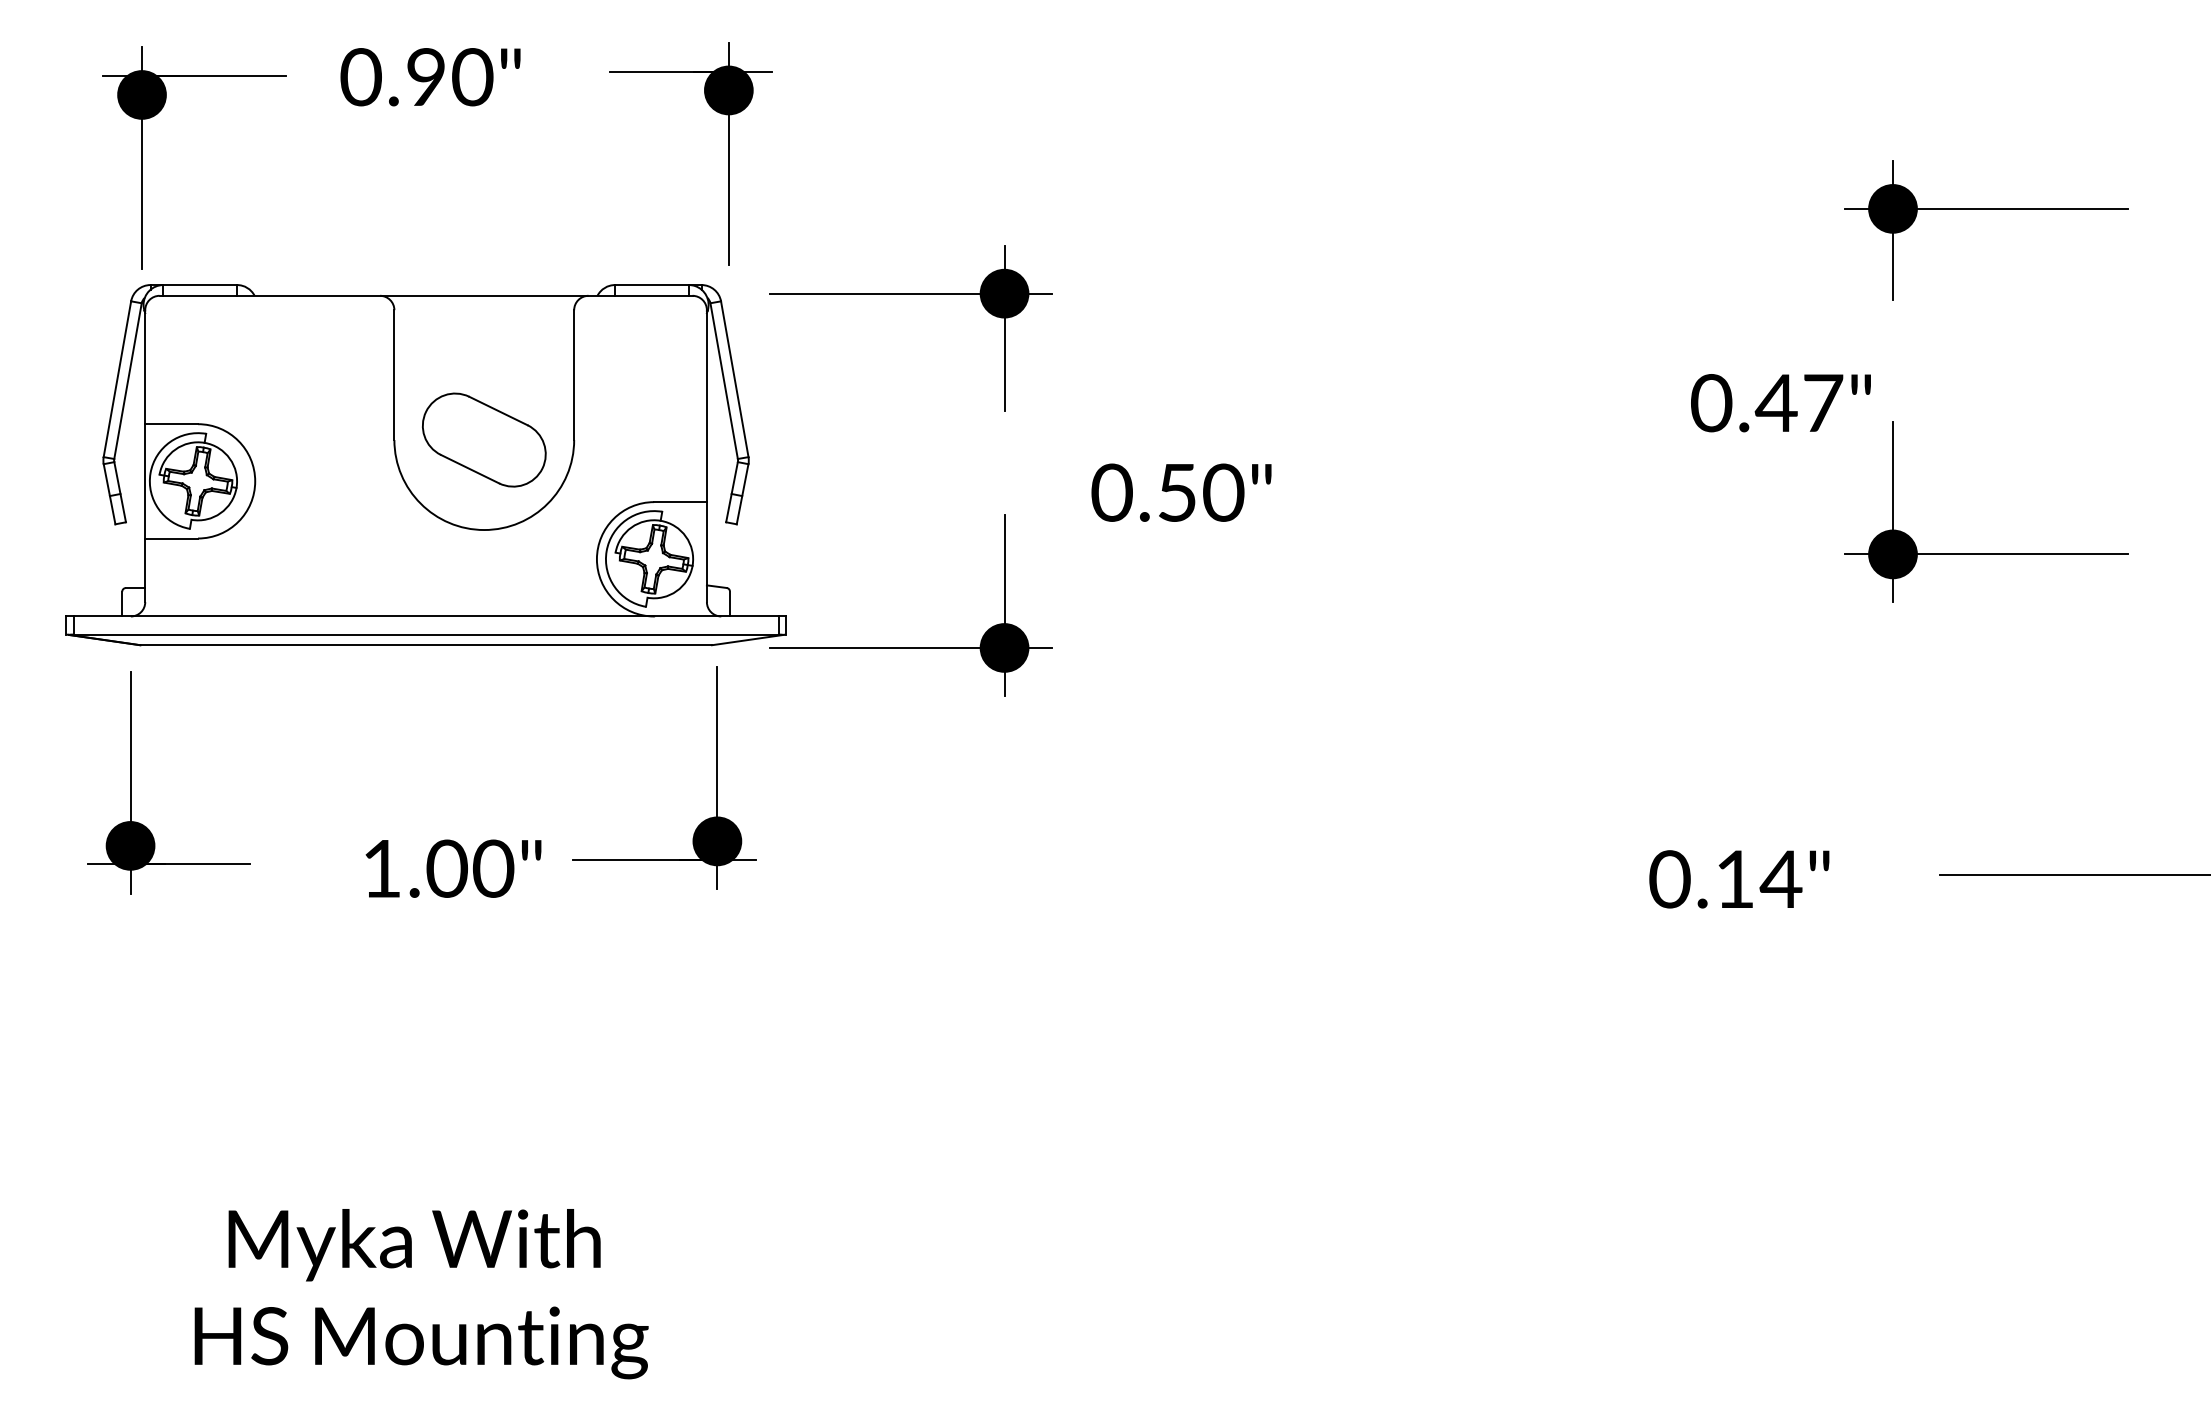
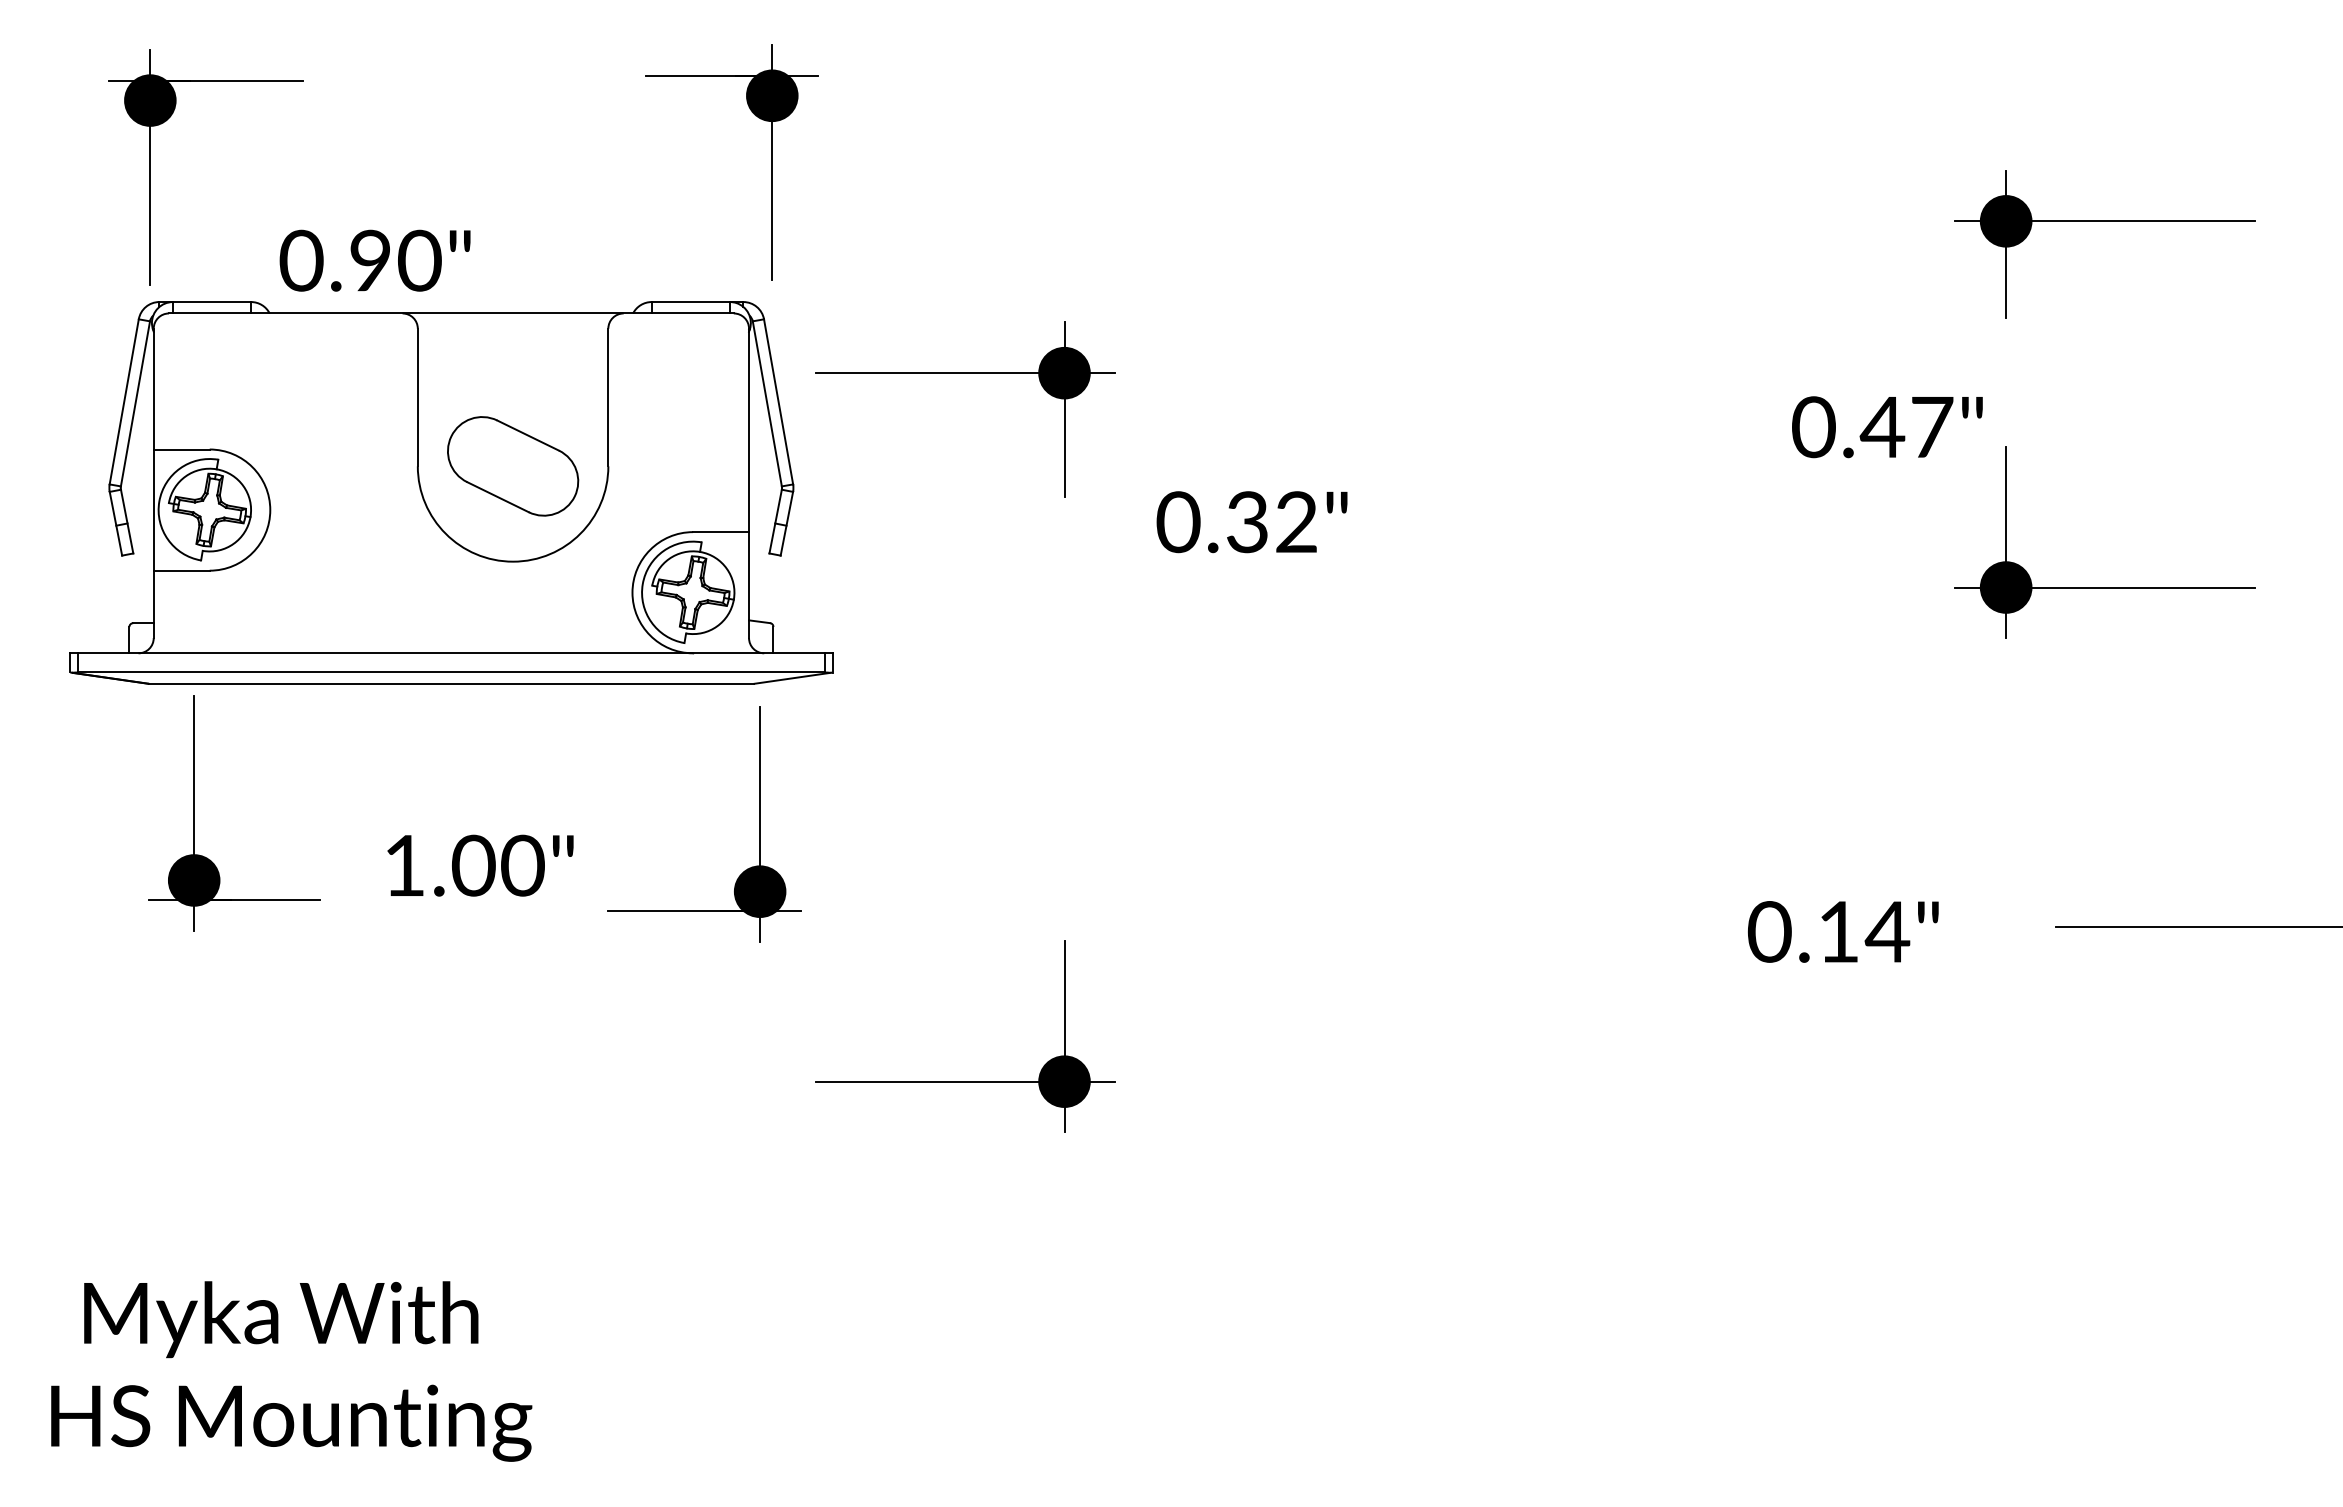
text: (429, 76) -> (374, 260), moved
part: (911, 293) -> (965, 373), moved
text: (1200, 493) -> (1272, 522), 0.50" -> 0.32"
part: (911, 647) -> (965, 1081), moved
part: (130, 782) -> (194, 813), moved
text: (453, 868) -> (480, 865), moved
text: (414, 1245) -> (281, 1319), moved
text: (421, 1342) -> (291, 1422), moved

